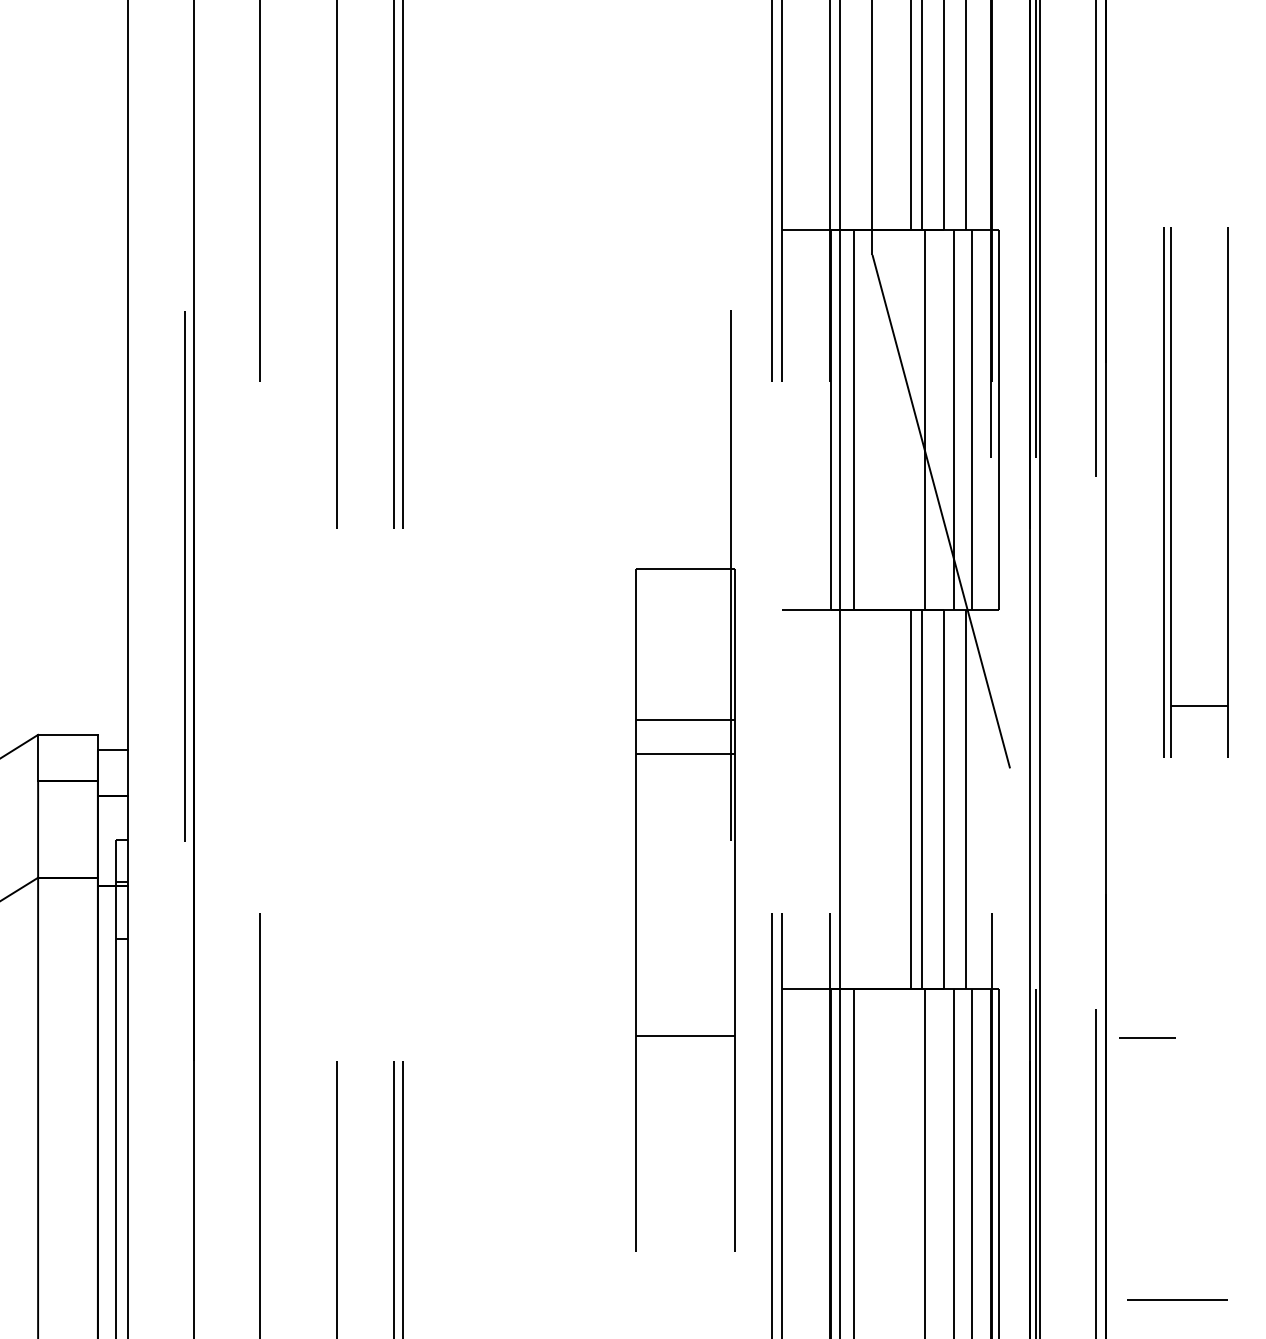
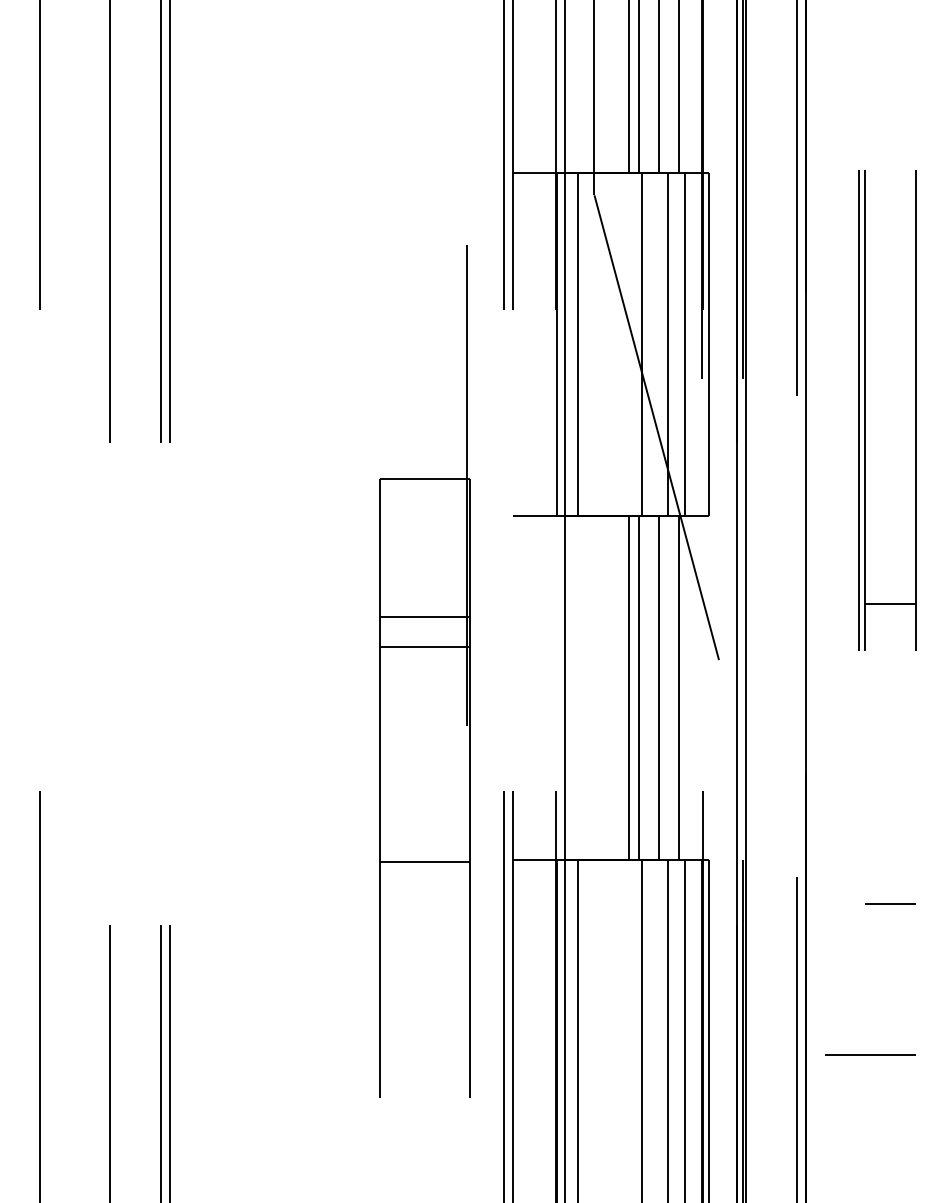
line: (685, 1035) -> (425, 861), moved
line: (1147, 1037) -> (890, 903), moved
line: (1177, 1299) -> (870, 1053), moved

